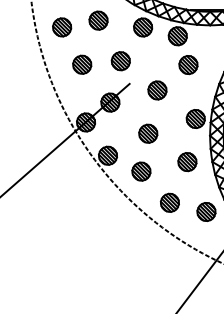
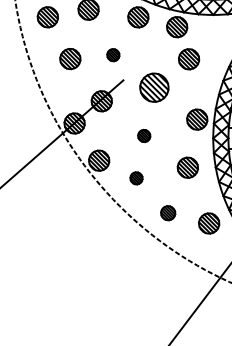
part: (120, 61) -> (113, 55), size x0.6
part: (157, 90) -> (154, 87), size x1.4
part: (148, 133) -> (144, 135), size x0.6
part: (141, 171) -> (136, 178), size x0.6
part: (169, 202) -> (167, 212), size x0.7

